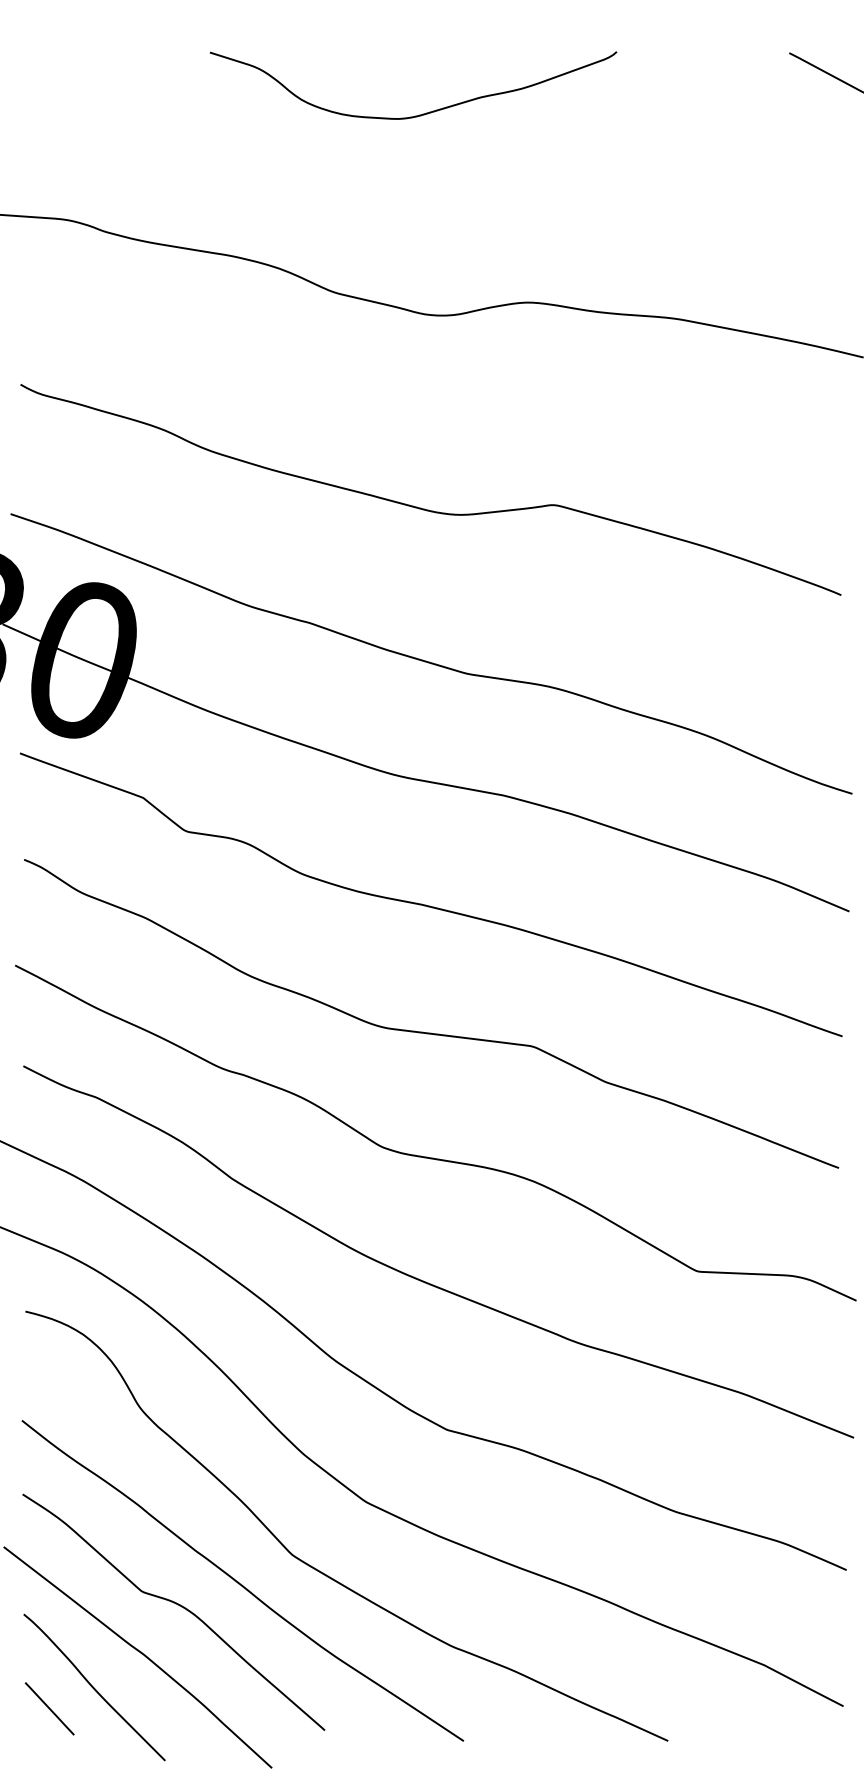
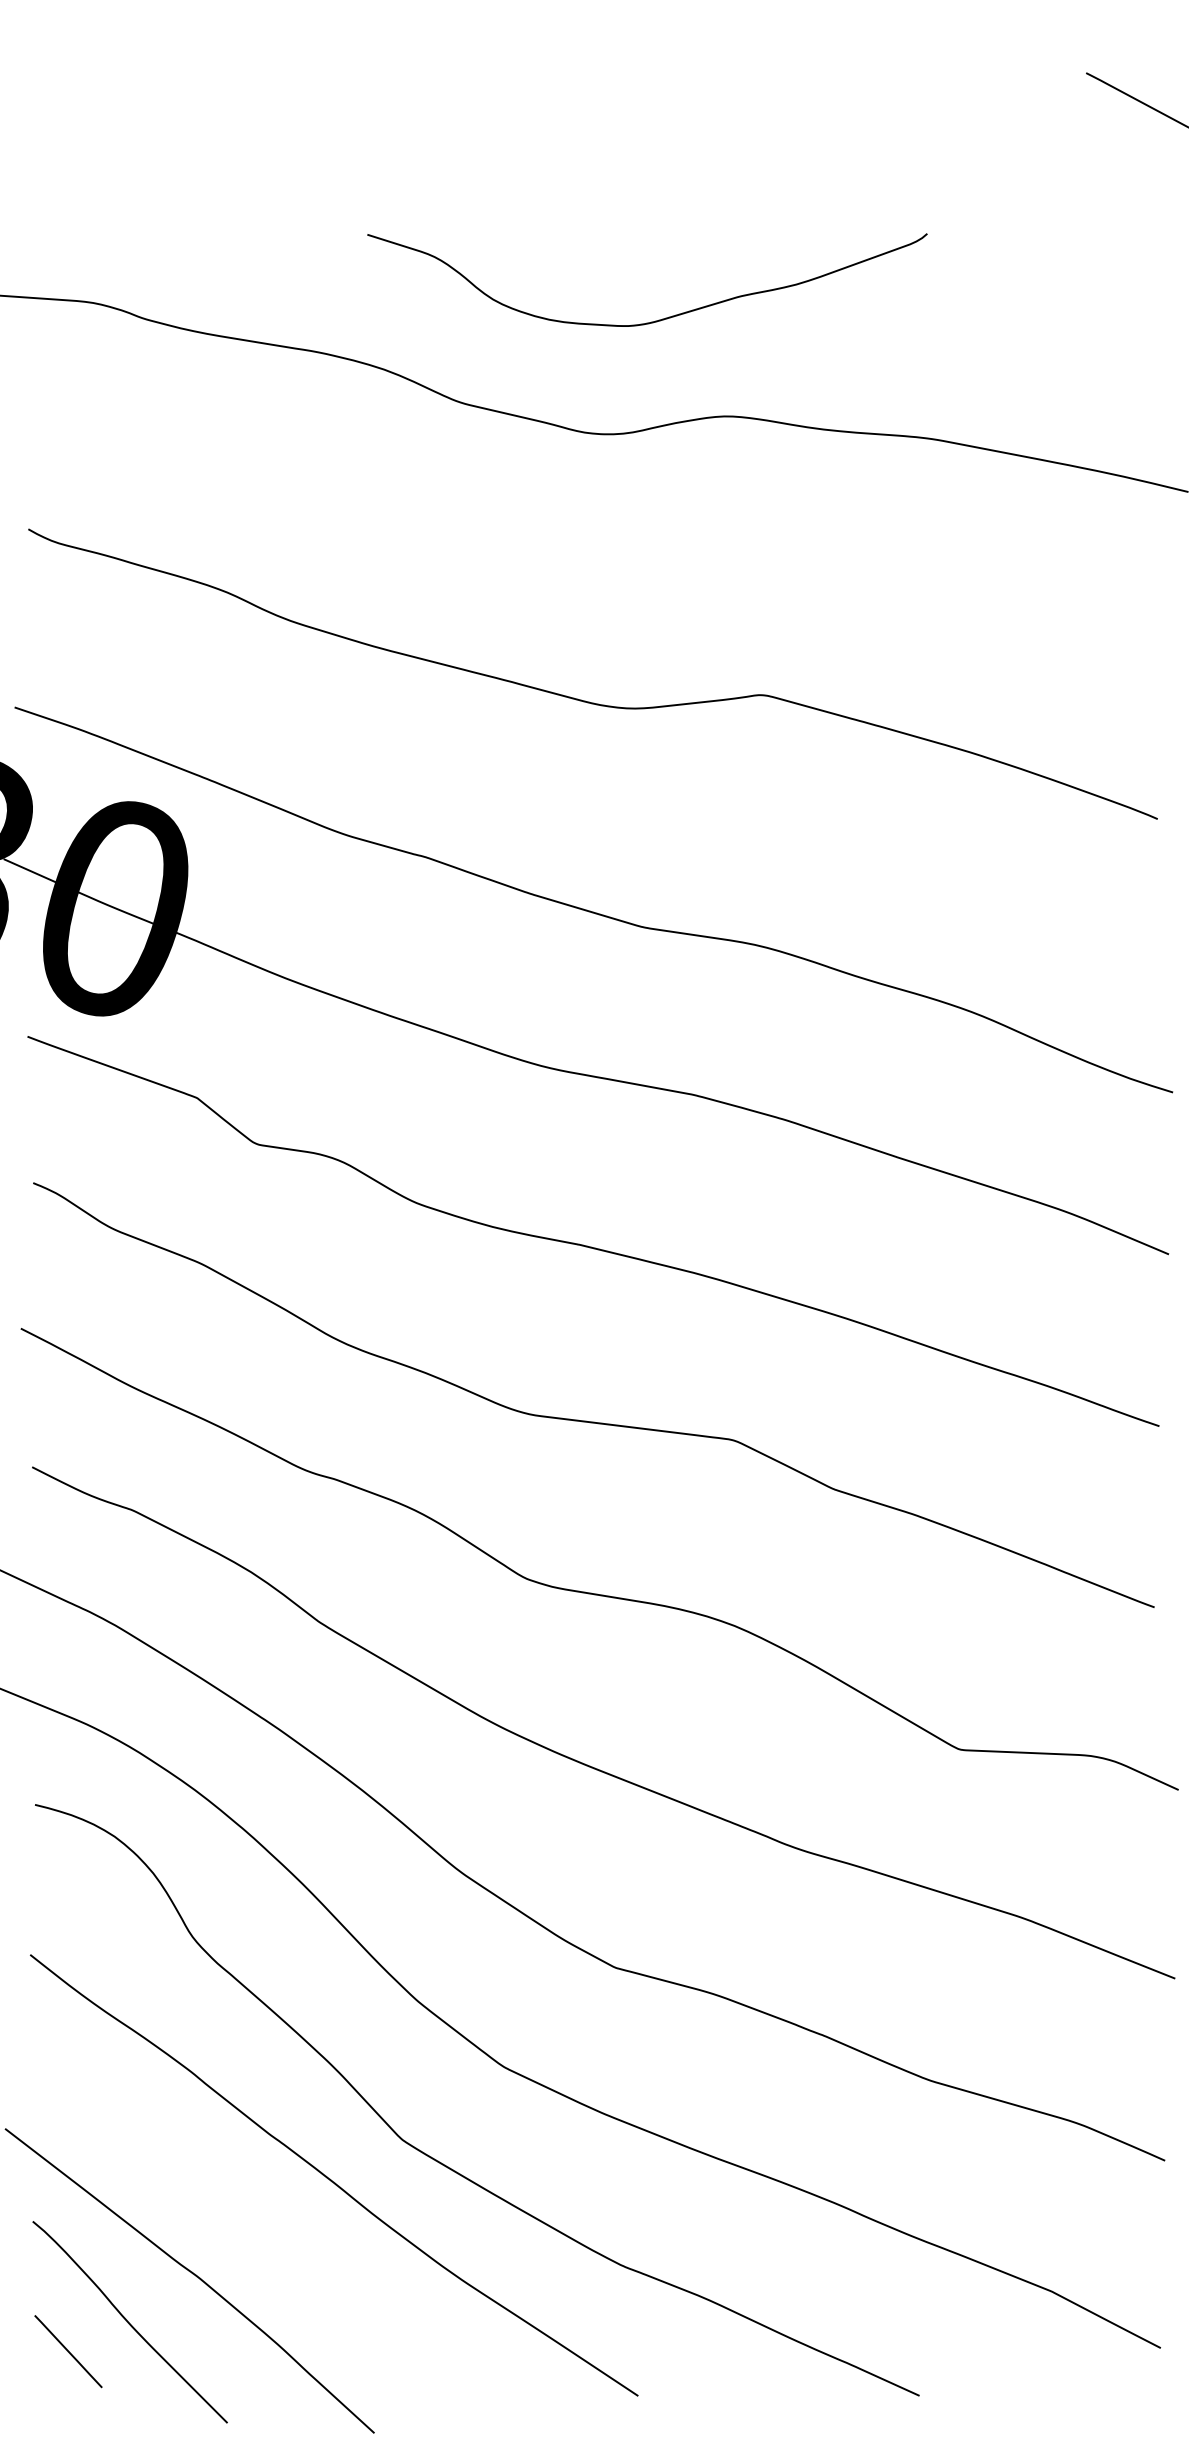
curve: (419, 114) -> (655, 319), moved
curve: (177, 1605) -> (244, 2209), removed

